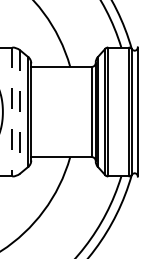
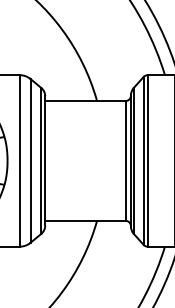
line: (20, 111) -> (30, 160), dashed -> solid
line: (12, 112) -> (20, 161), dashed -> solid

